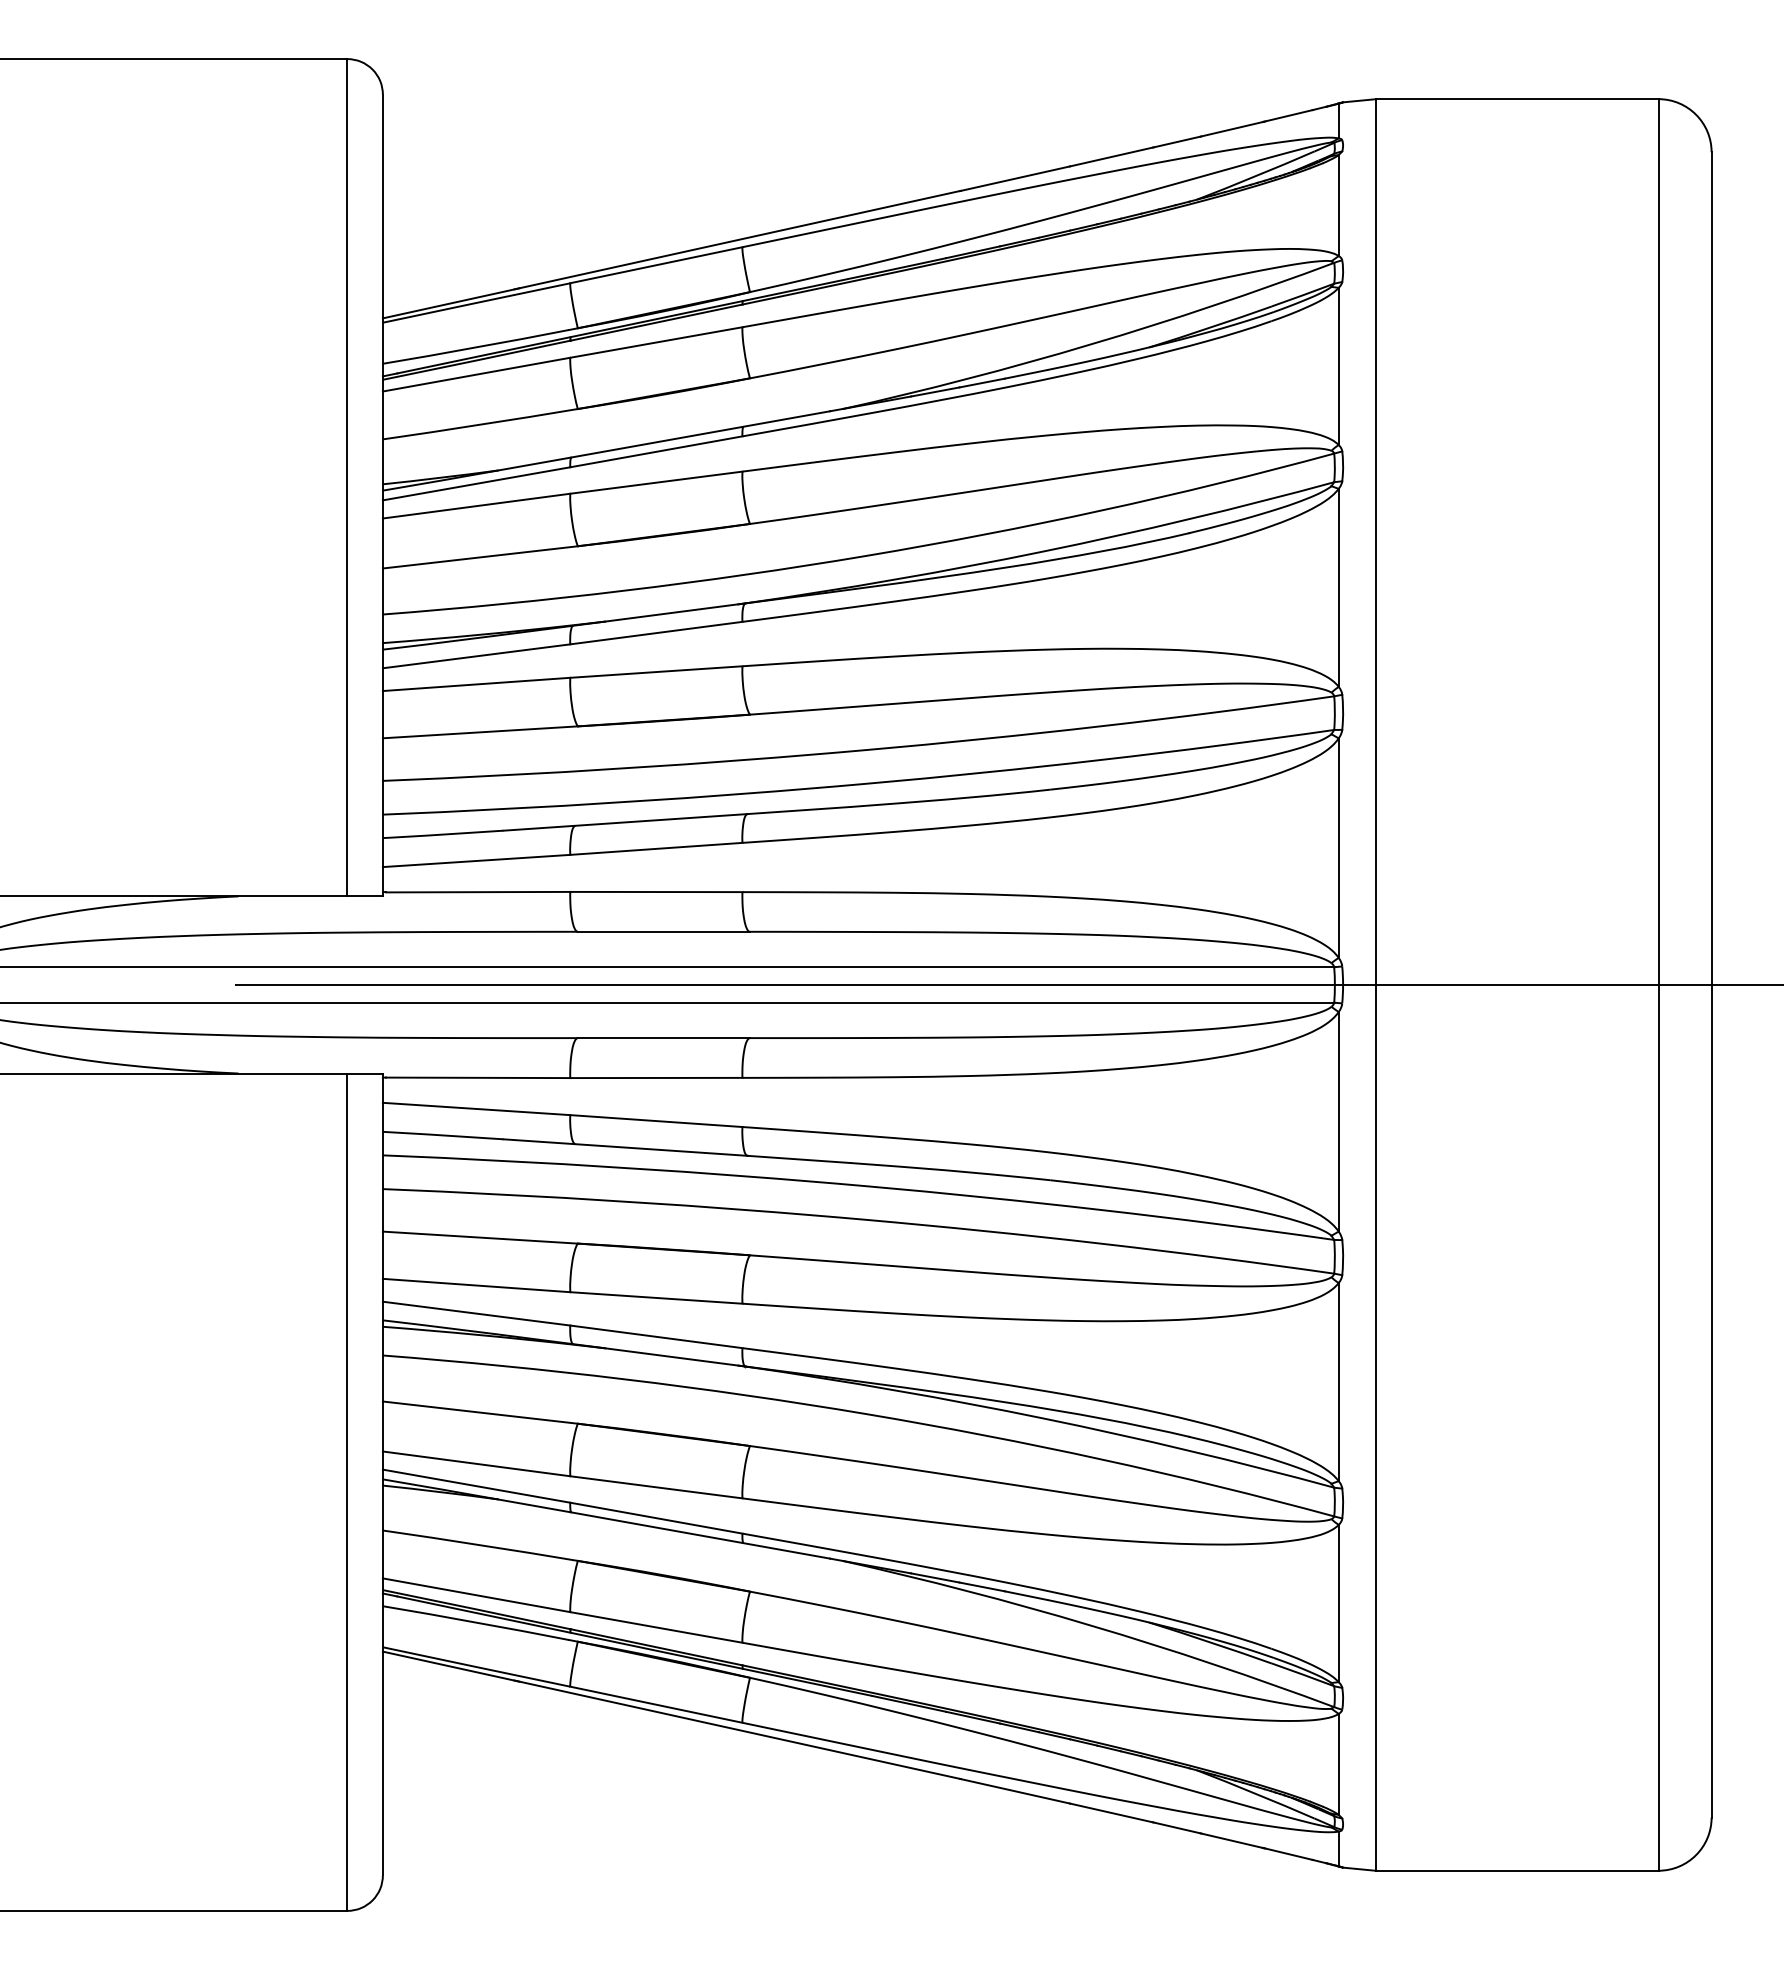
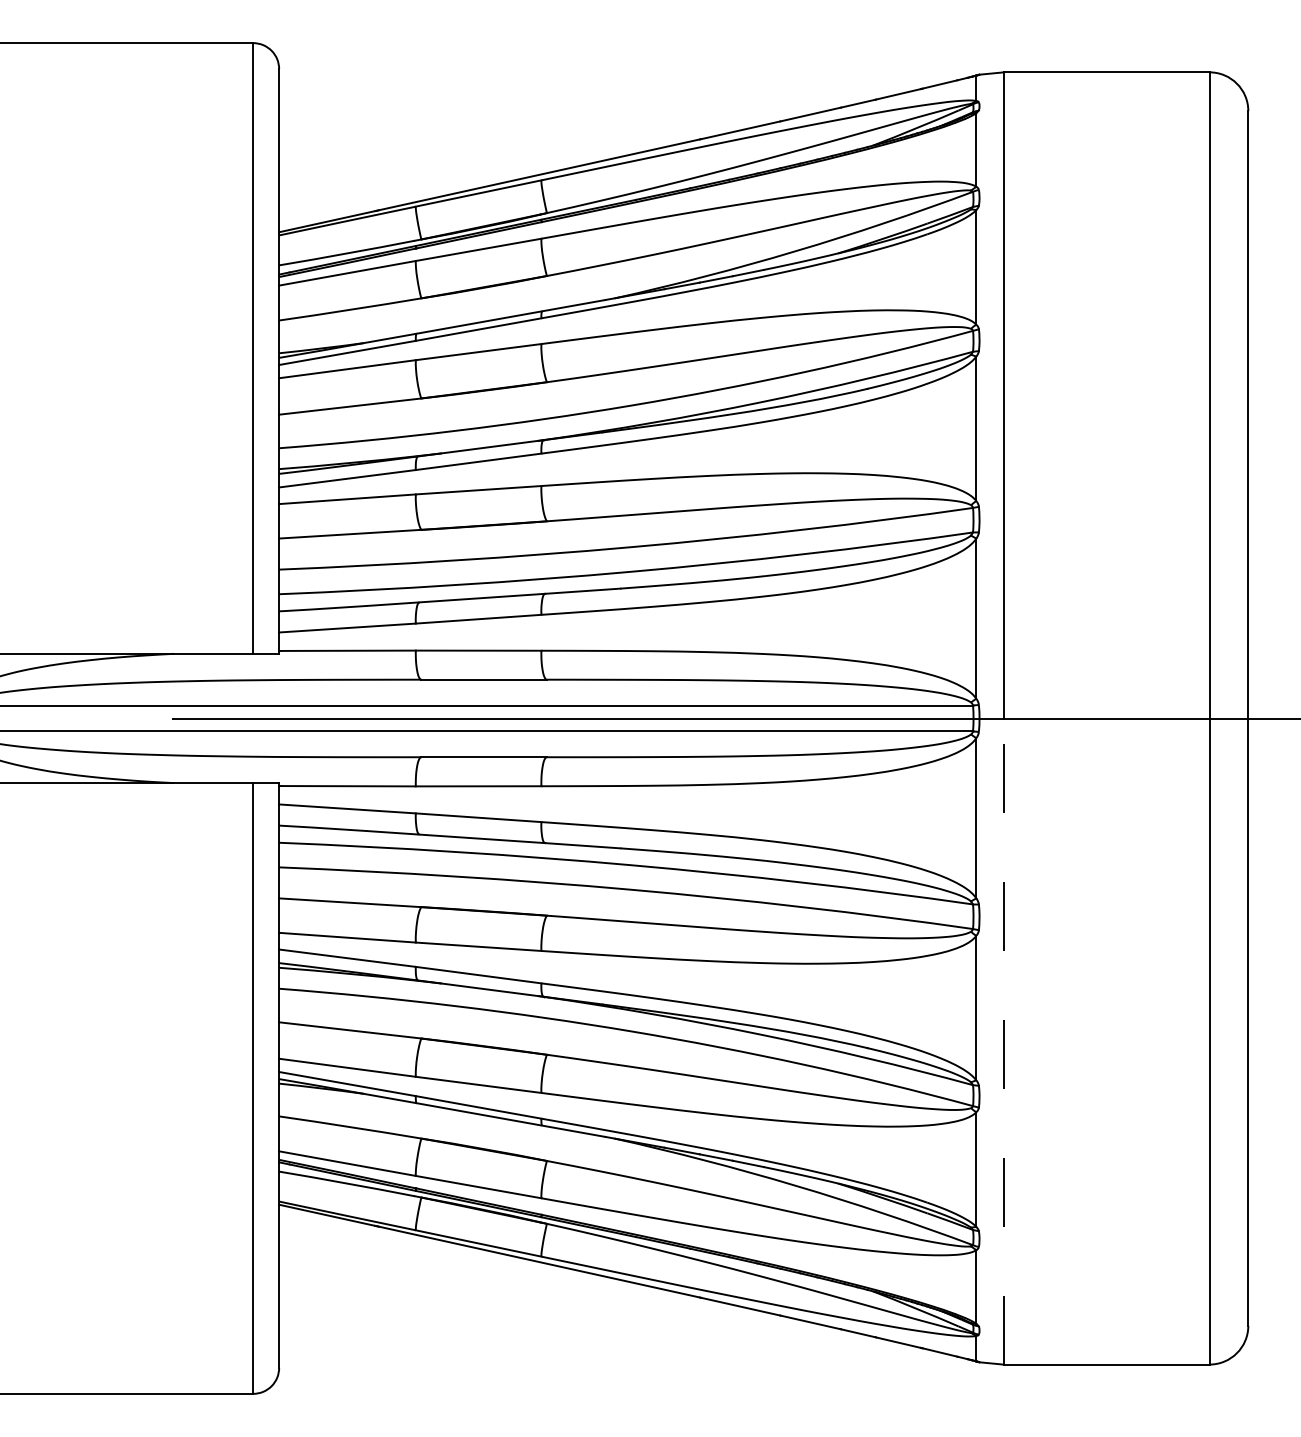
line: (1376, 1427) -> (1003, 1041), solid -> dashed

